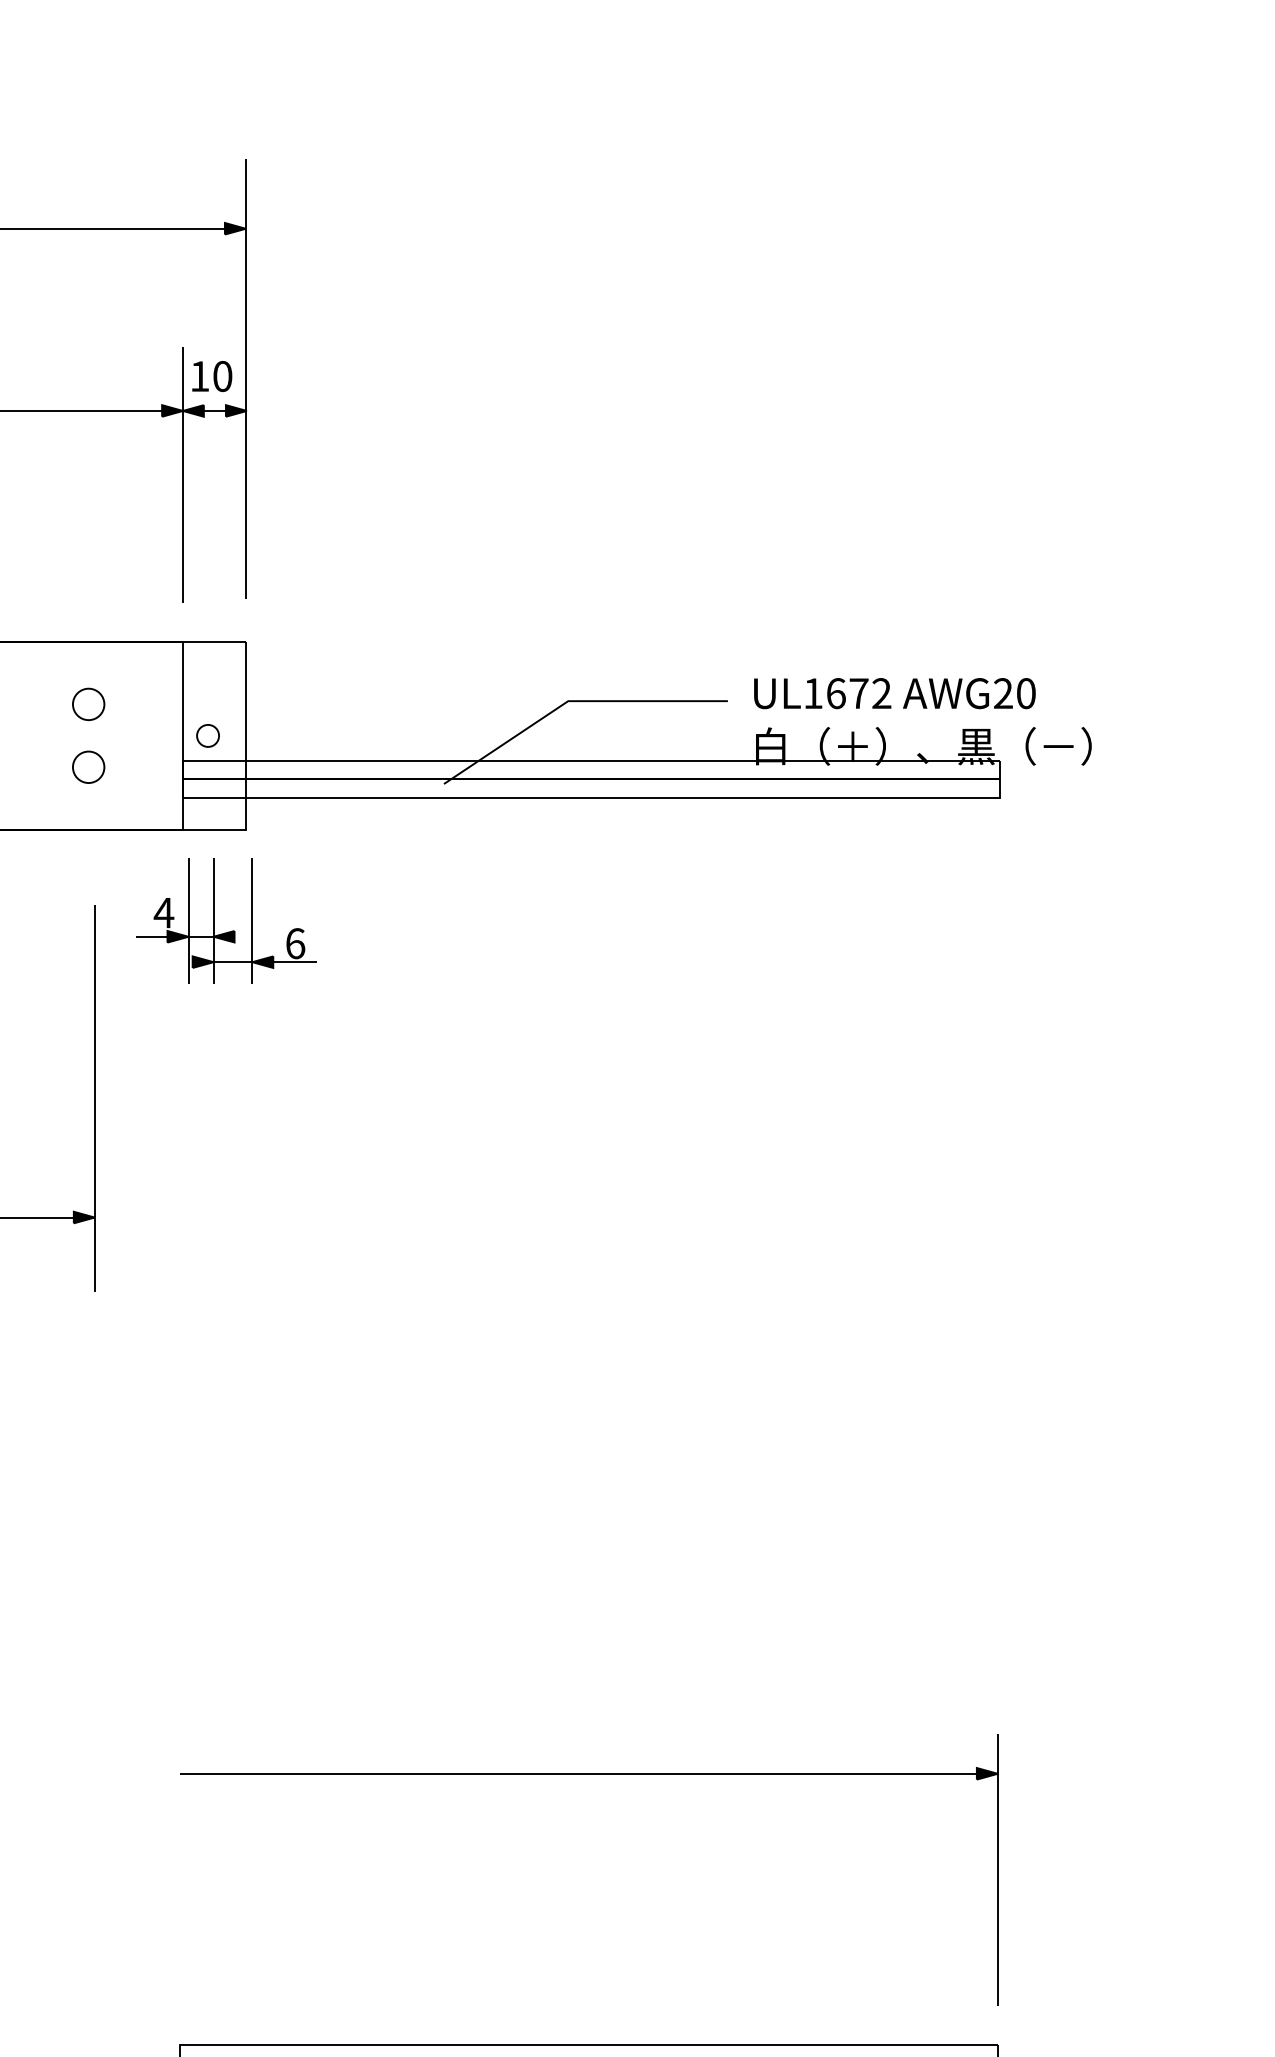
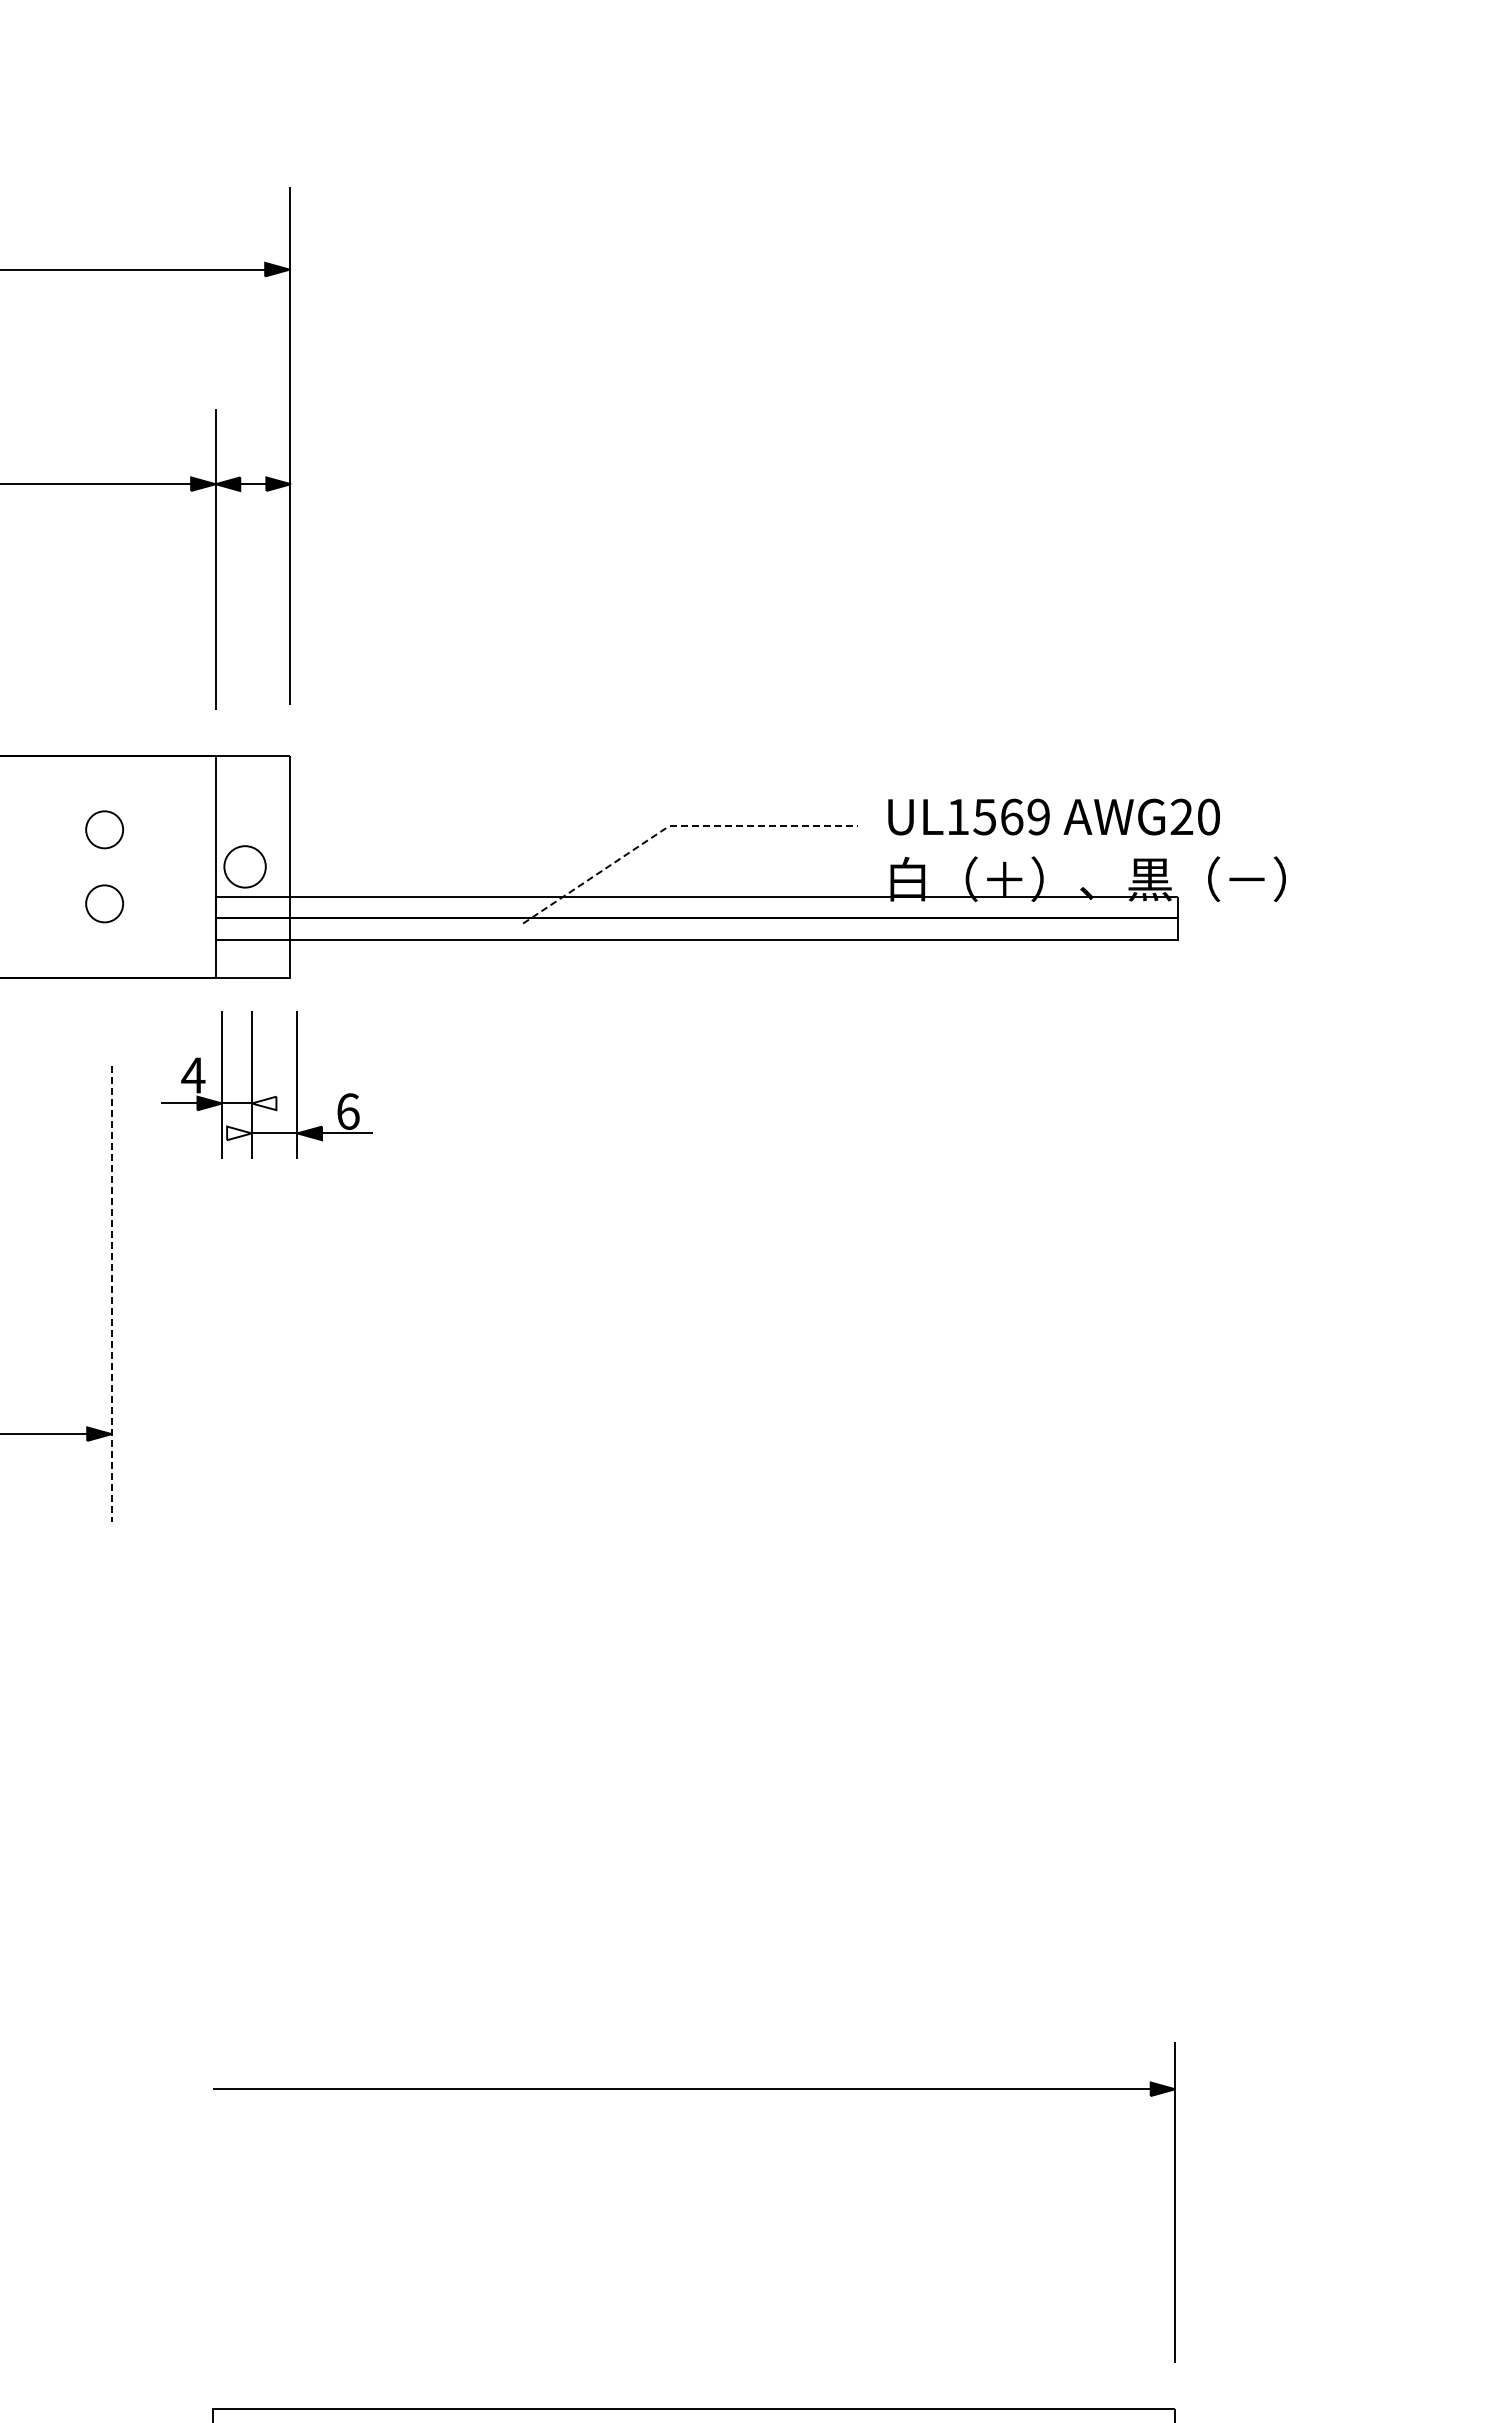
part: (211, 376) -> (249, 443), removed
text: (858, 693) -> (1011, 816), UL1672 -> UL1569
line: (573, 700) -> (675, 825), solid -> dashed
part: (208, 735) -> (245, 866), size x1.6
fill: (223, 936) -> (263, 1103), removed
fill: (203, 962) -> (239, 1133), removed
line: (94, 1098) -> (111, 1294), solid -> dashed

